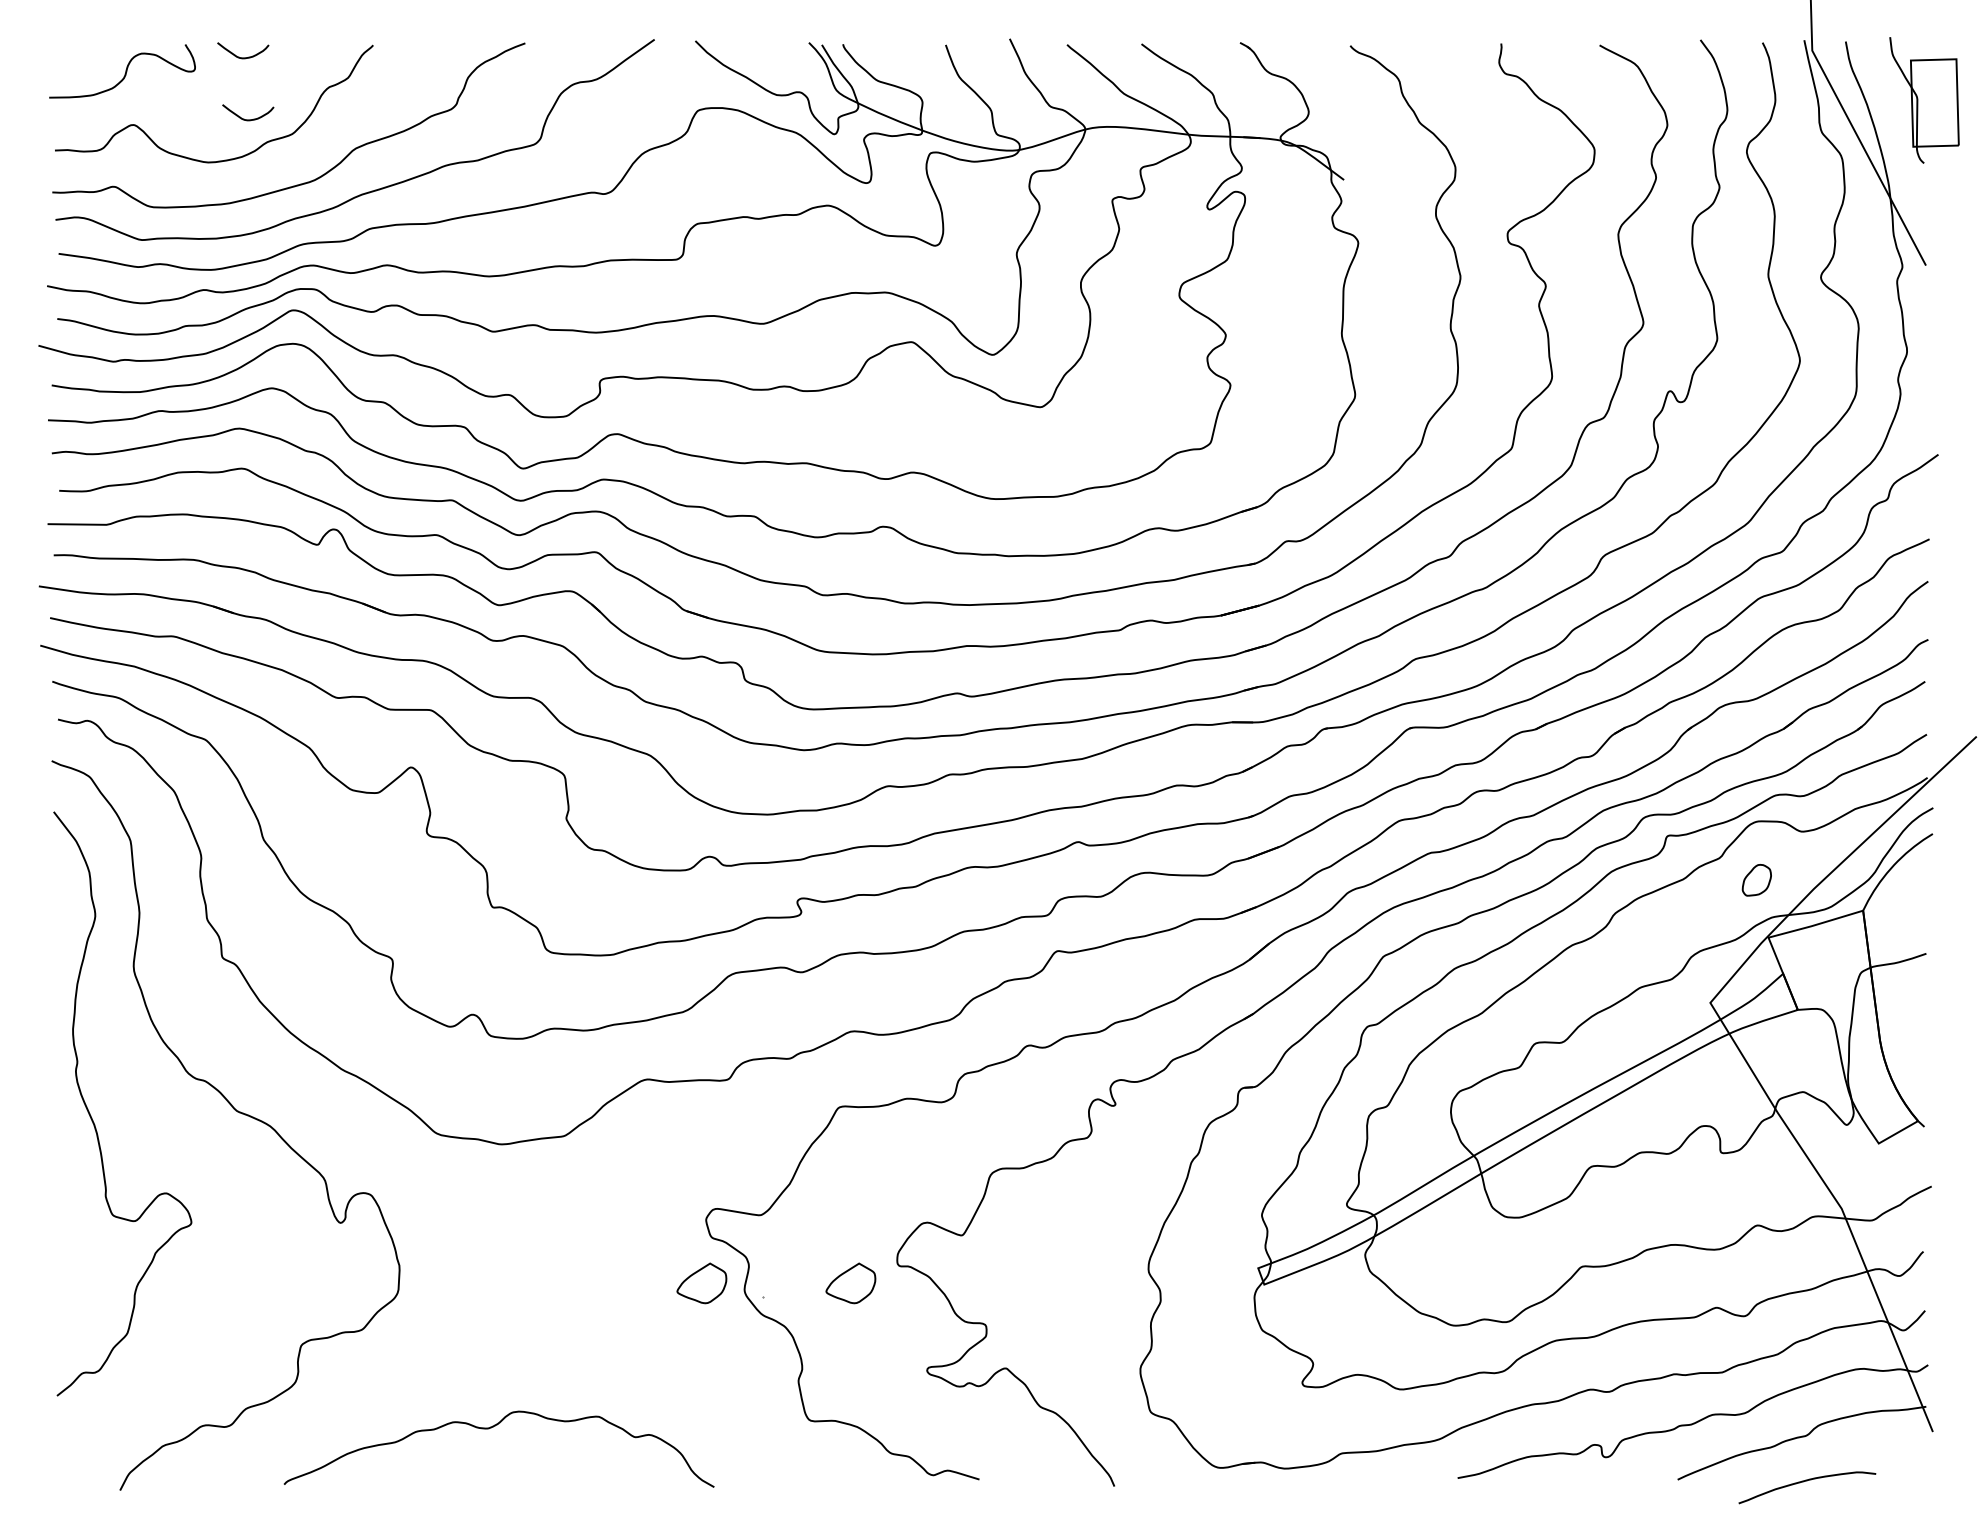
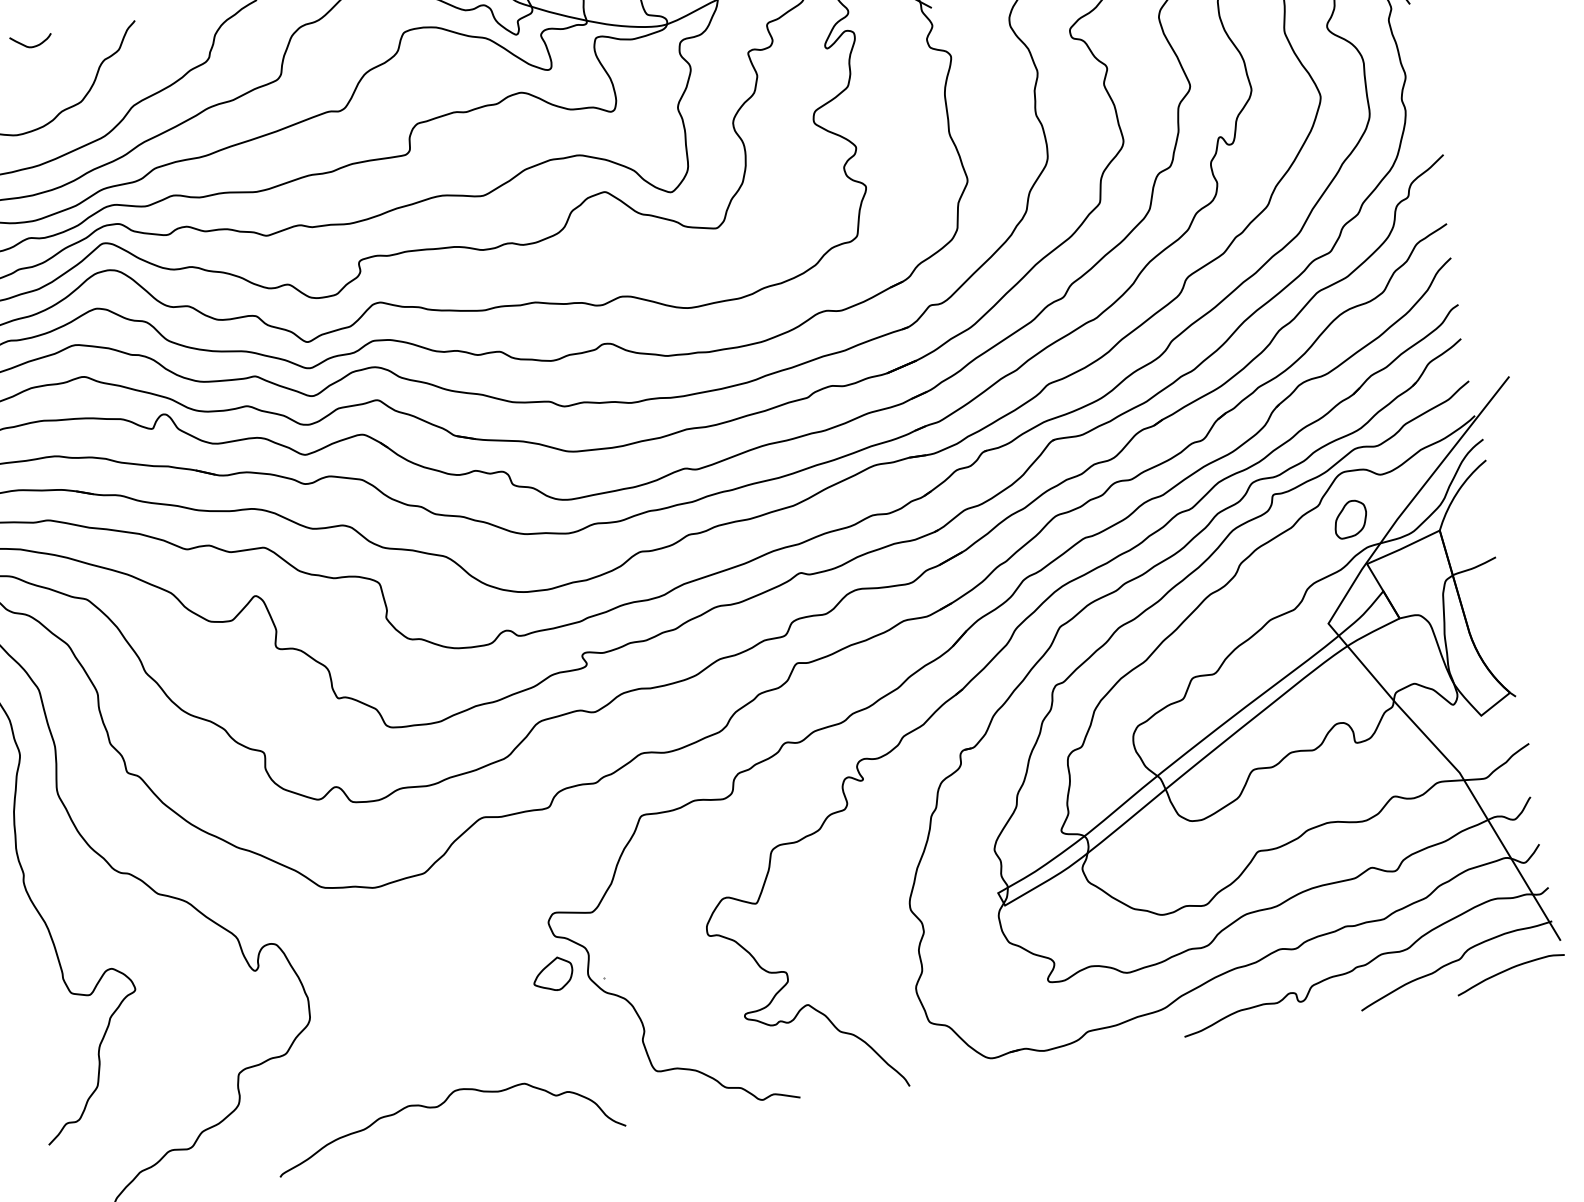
curve: (248, 119) -> (43, 95), removed
part: (1756, 880) -> (1350, 519), size x1.43
part: (850, 1283) -> (672, 956), removed
curve: (491, 1428) -> (439, 1106), moved
curve: (1807, 1481) -> (1510, 969), moved

